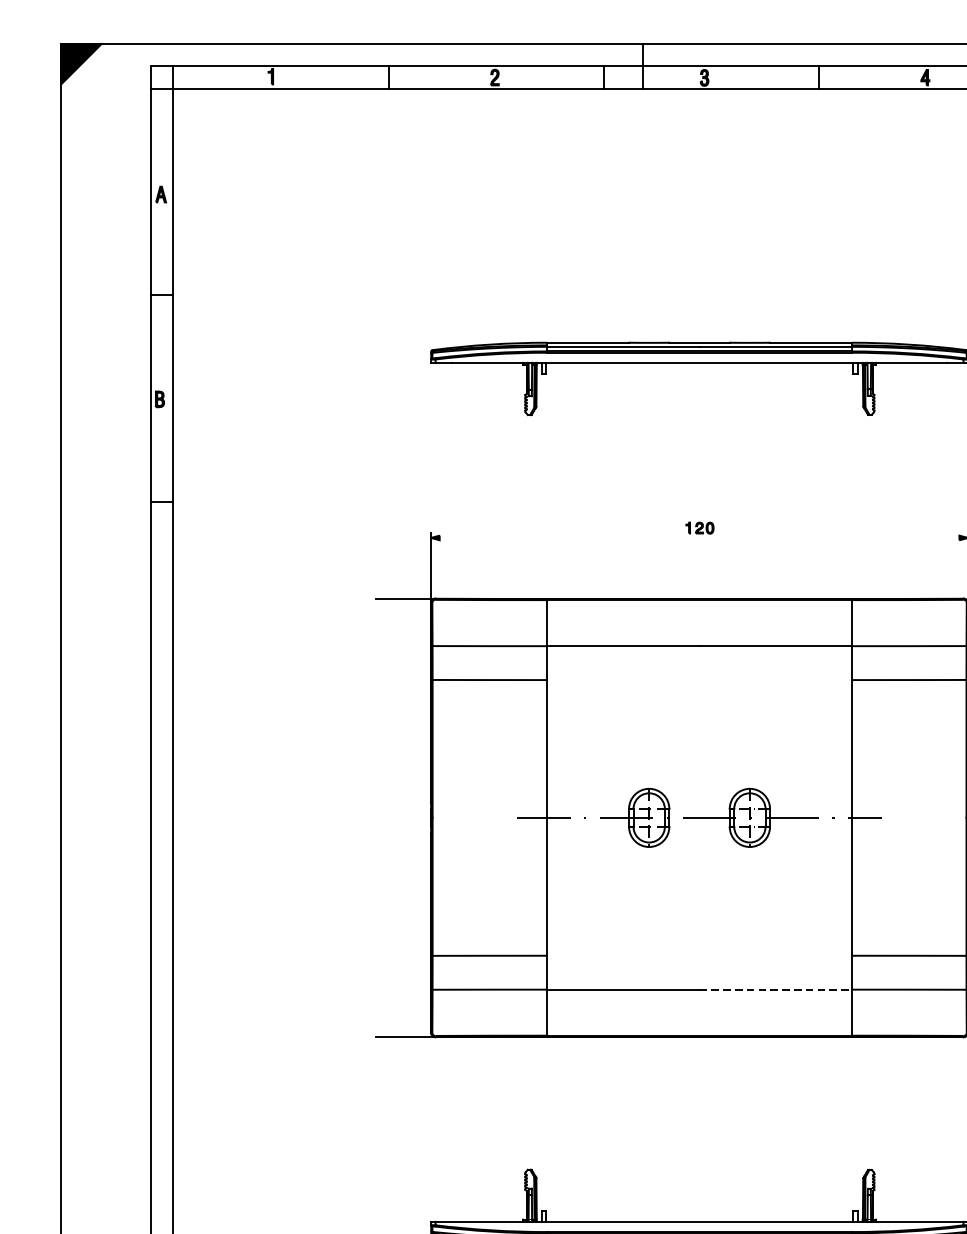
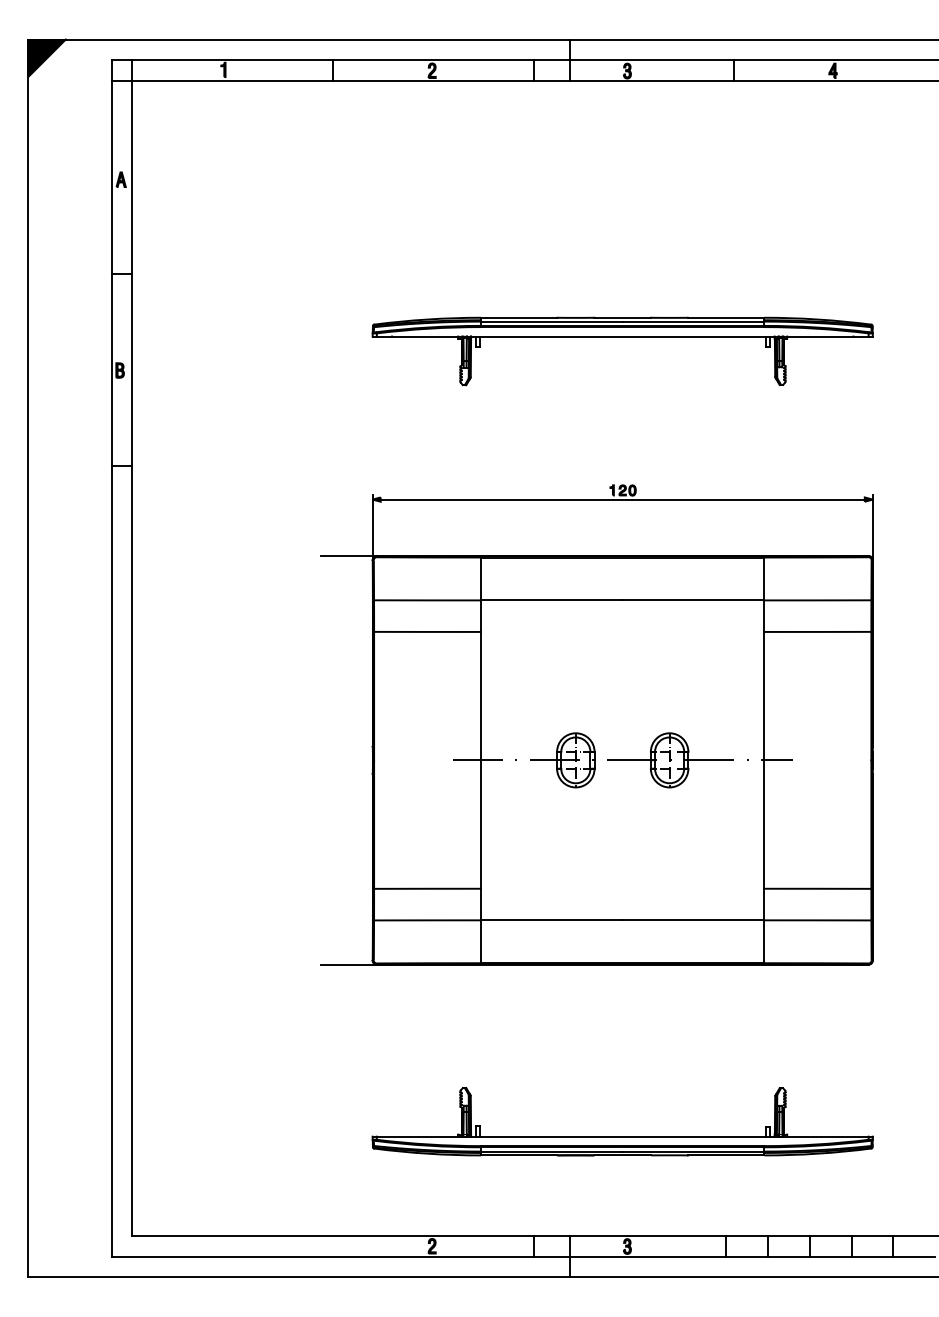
line: (699, 537) -> (622, 499), added
line: (775, 989) -> (693, 920), dashed -> solid

